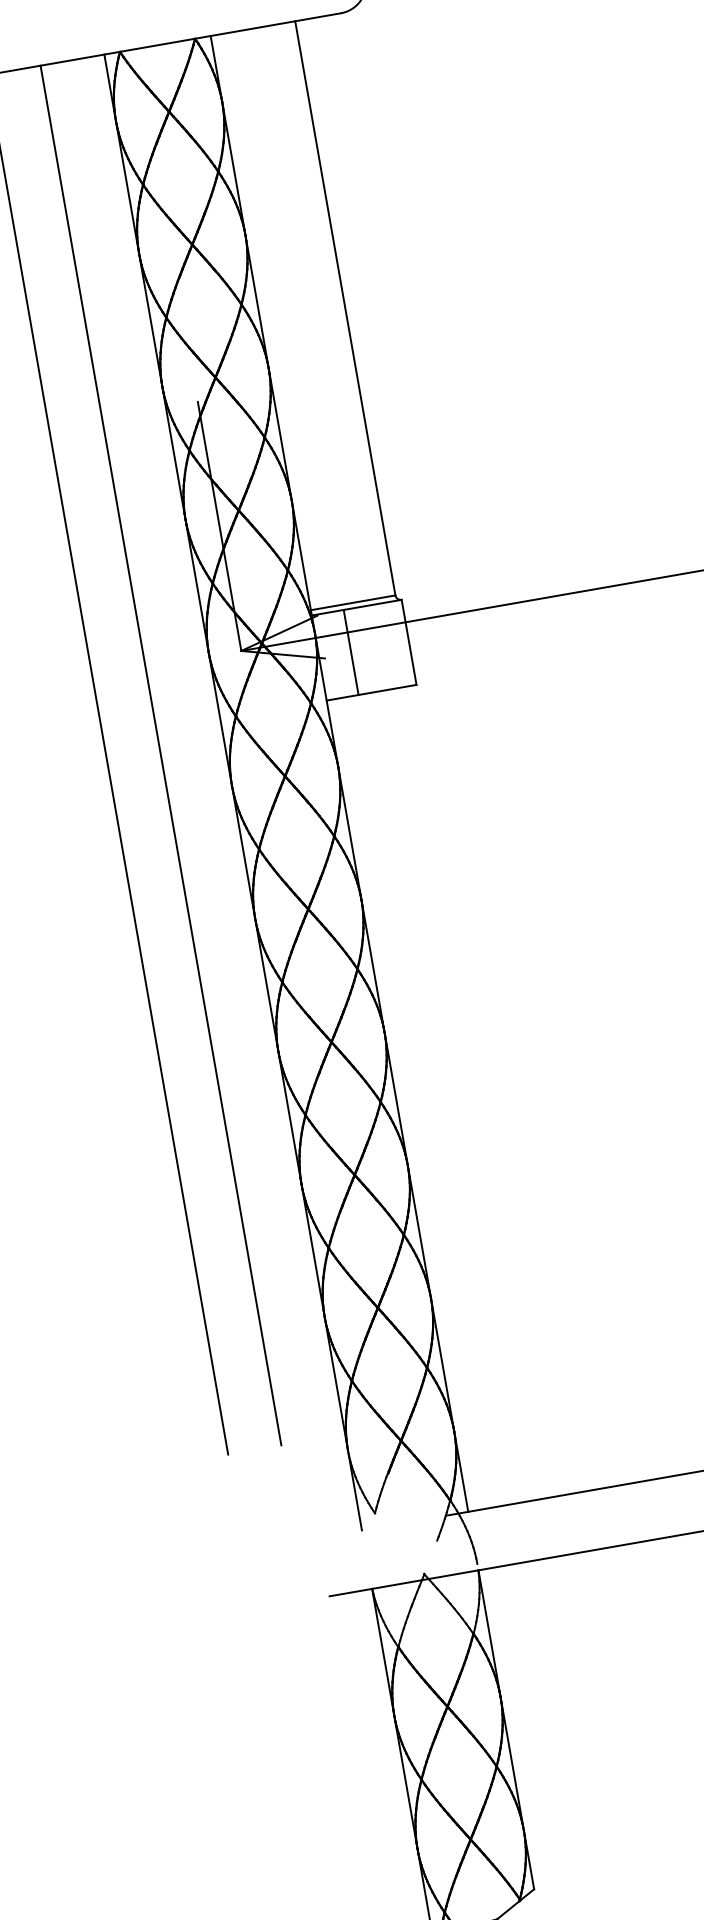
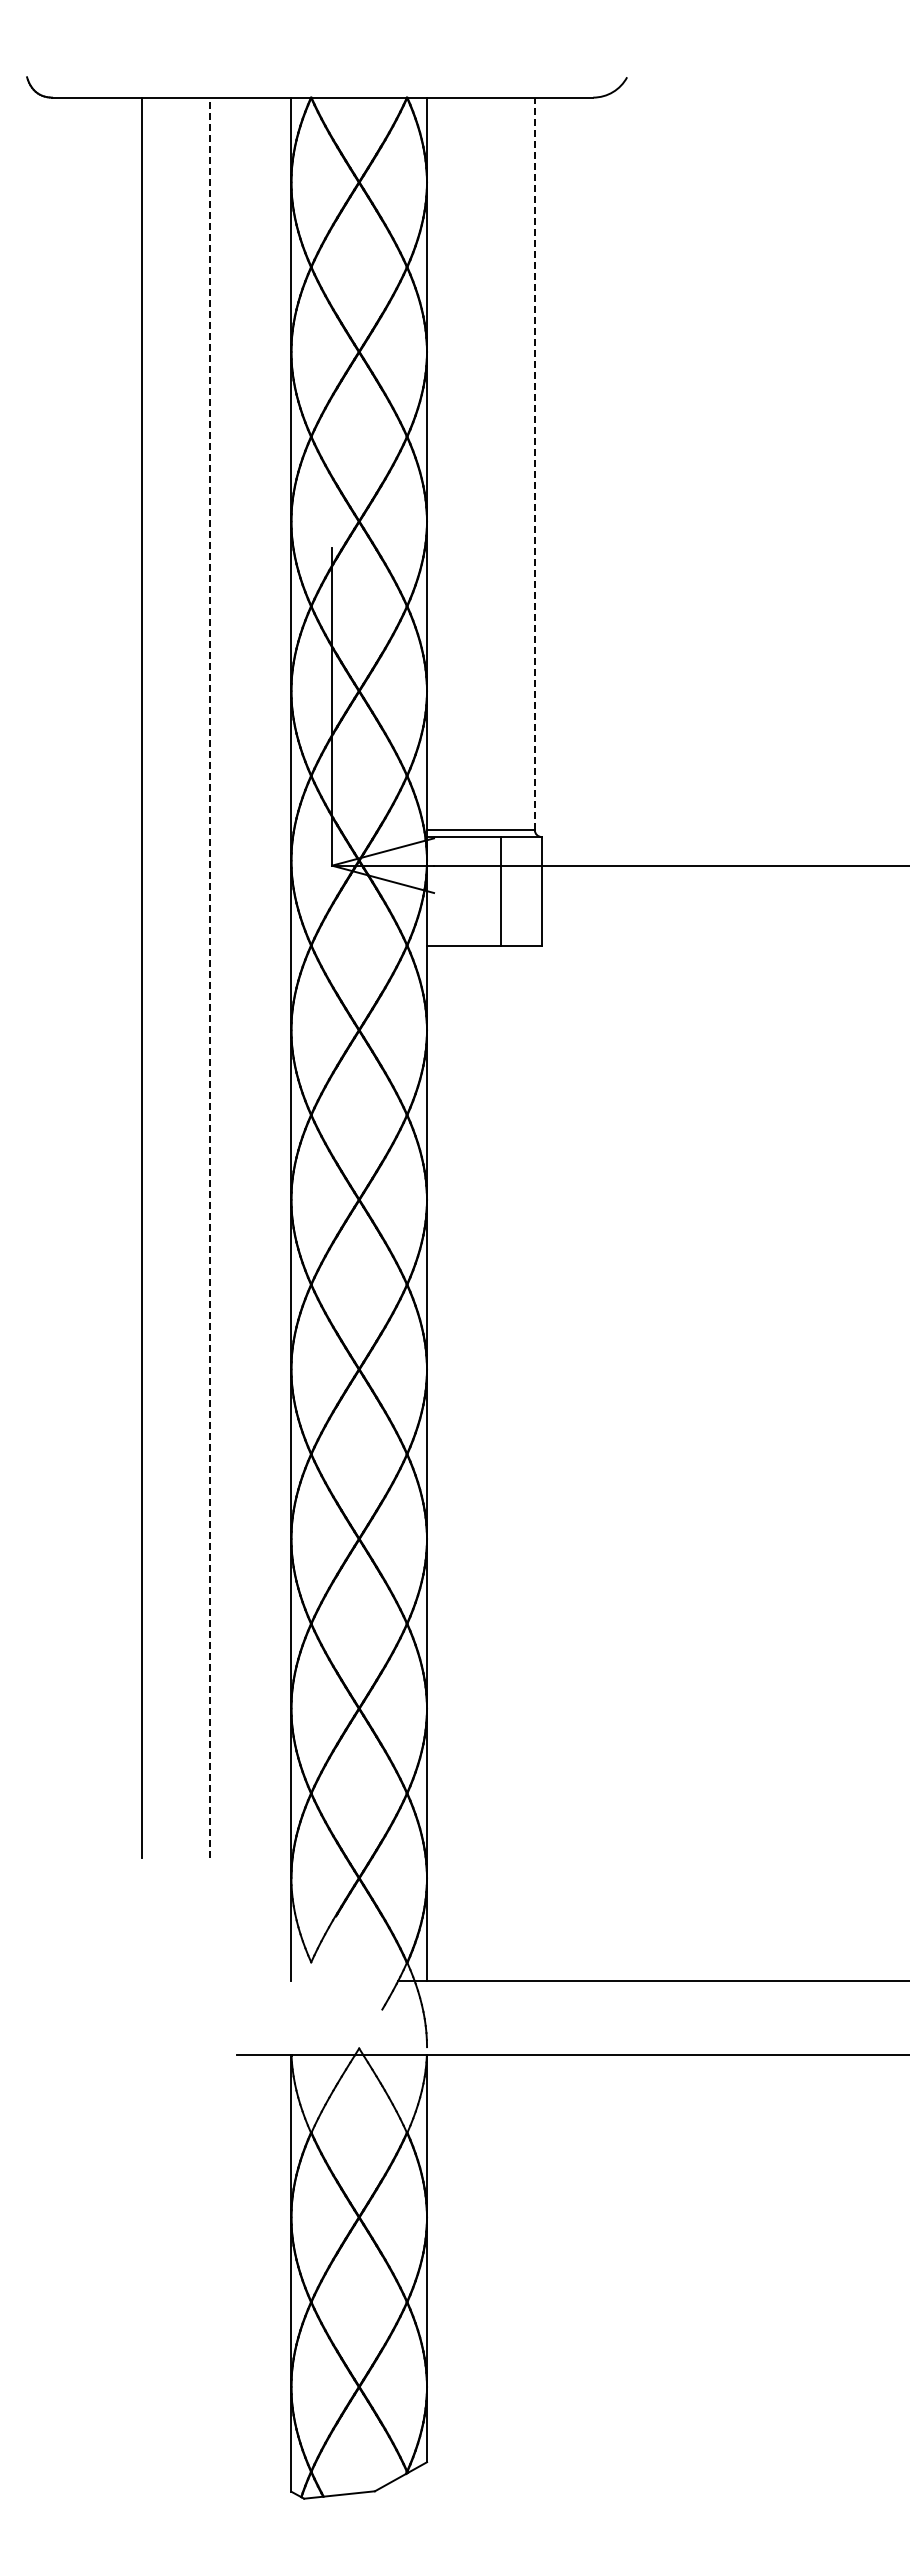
line: (344, 308) -> (534, 463), solid -> dashed
line: (350, 652) -> (500, 891), moved
line: (160, 755) -> (209, 977), solid -> dashed

